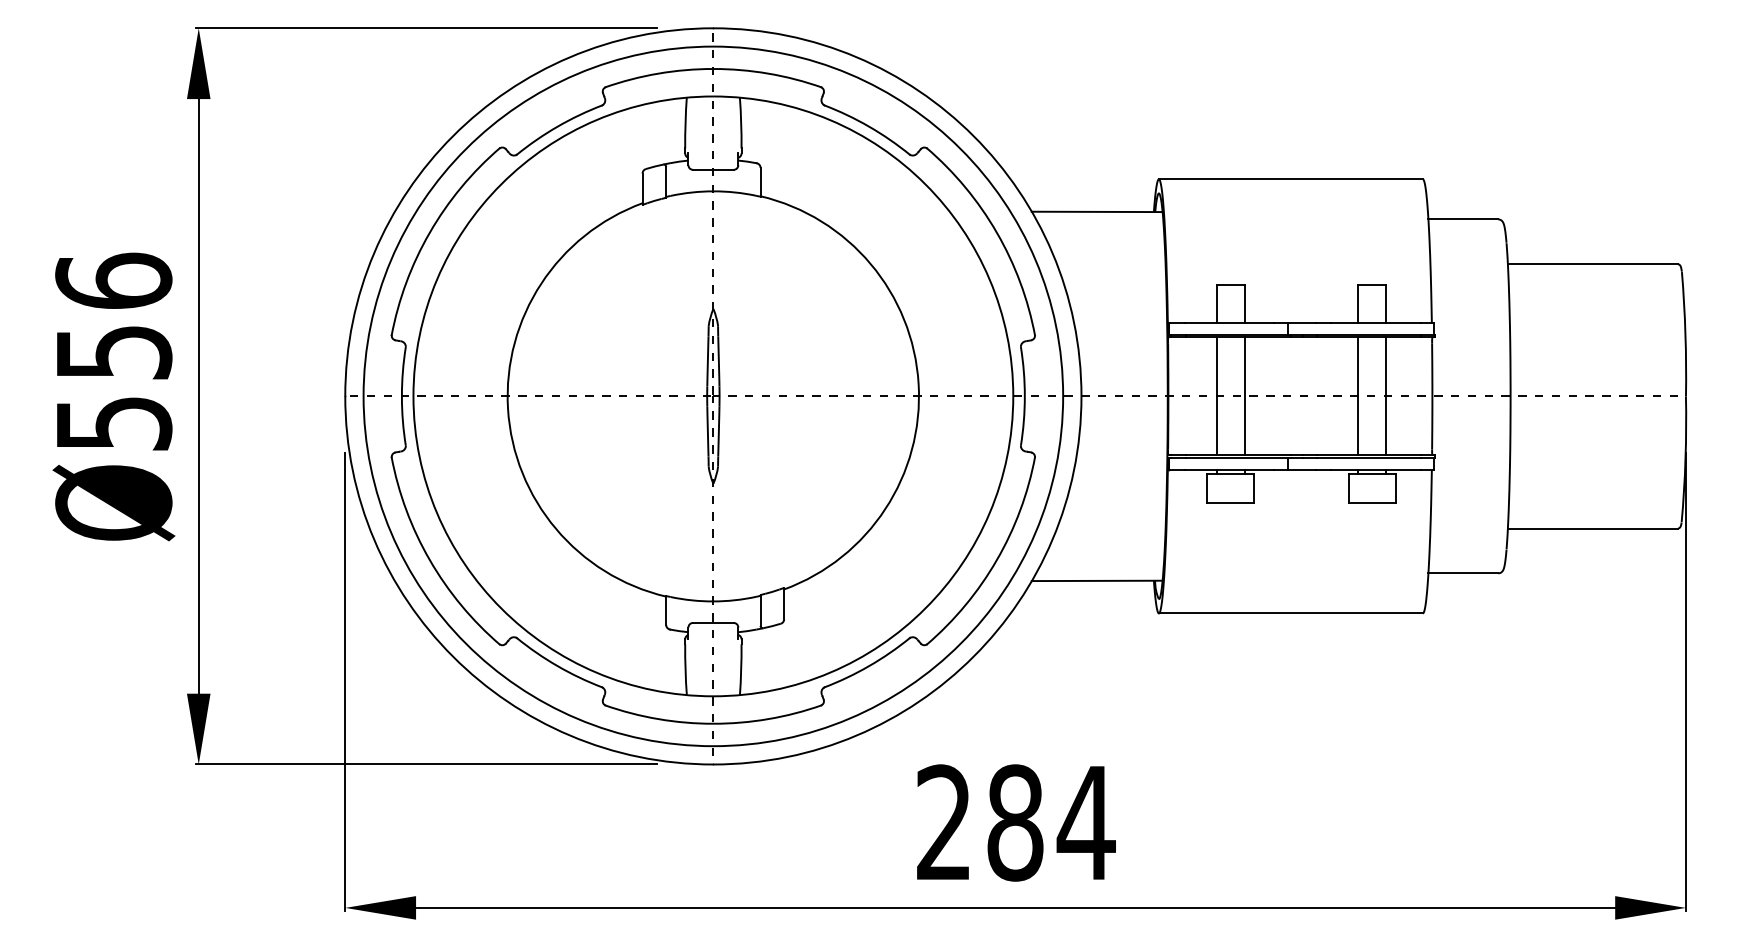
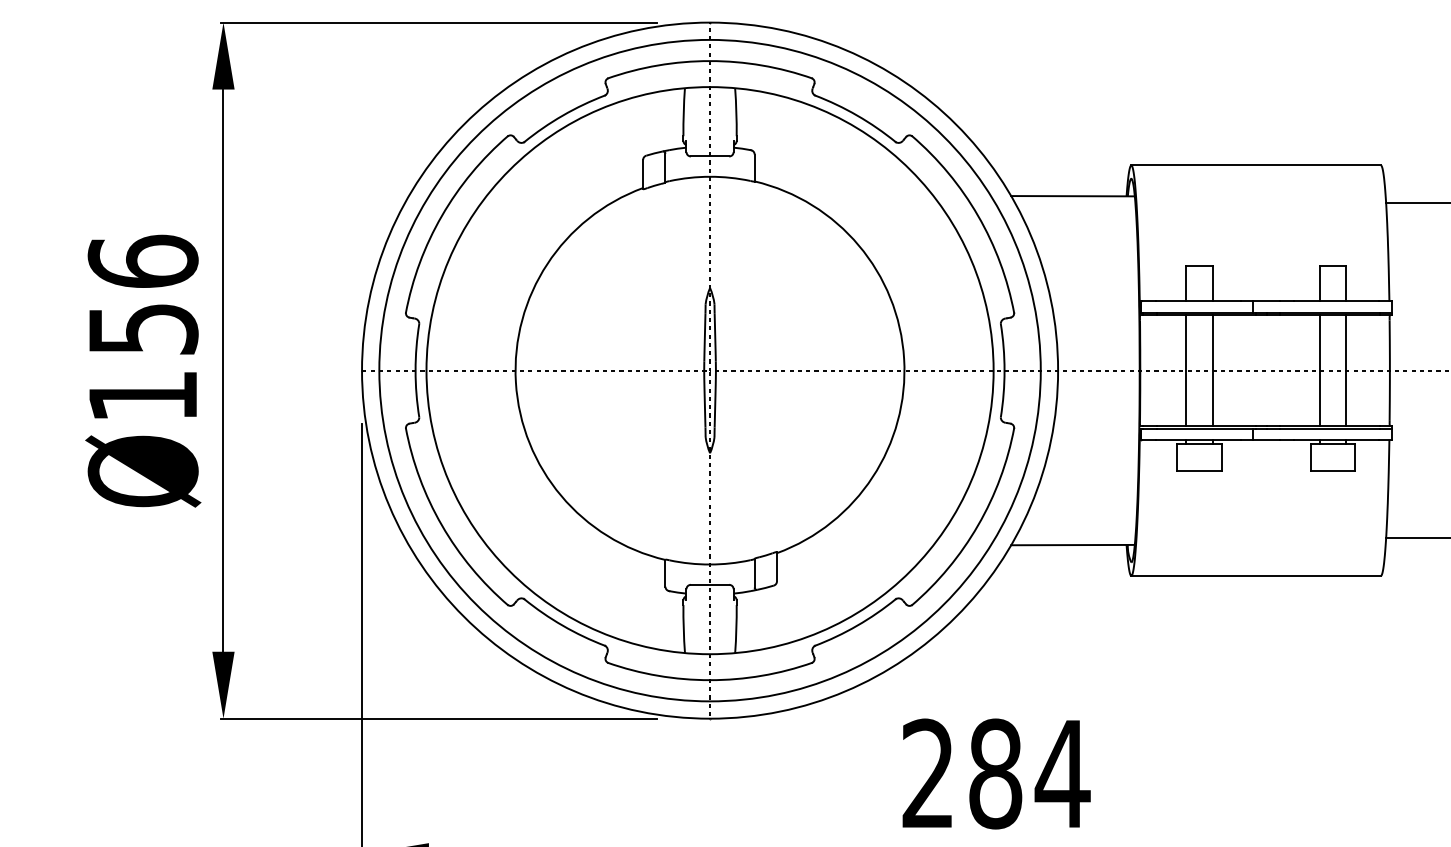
text: (114, 423) -> (143, 396), Ø556 -> Ø156

